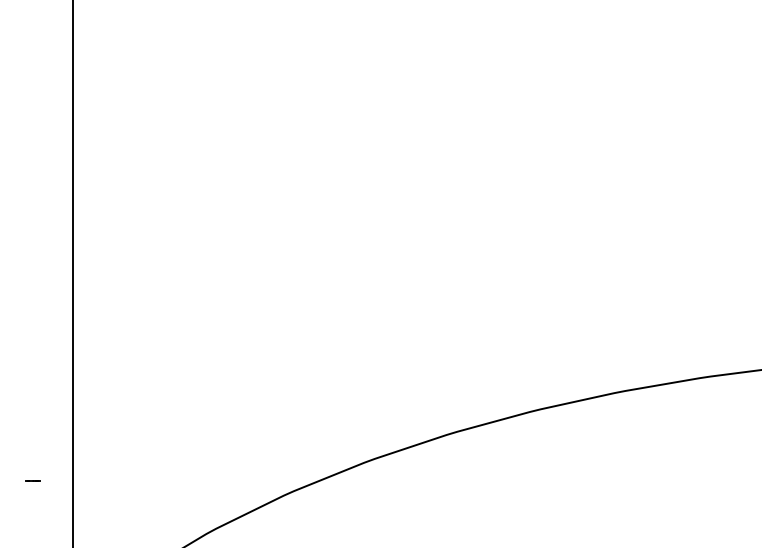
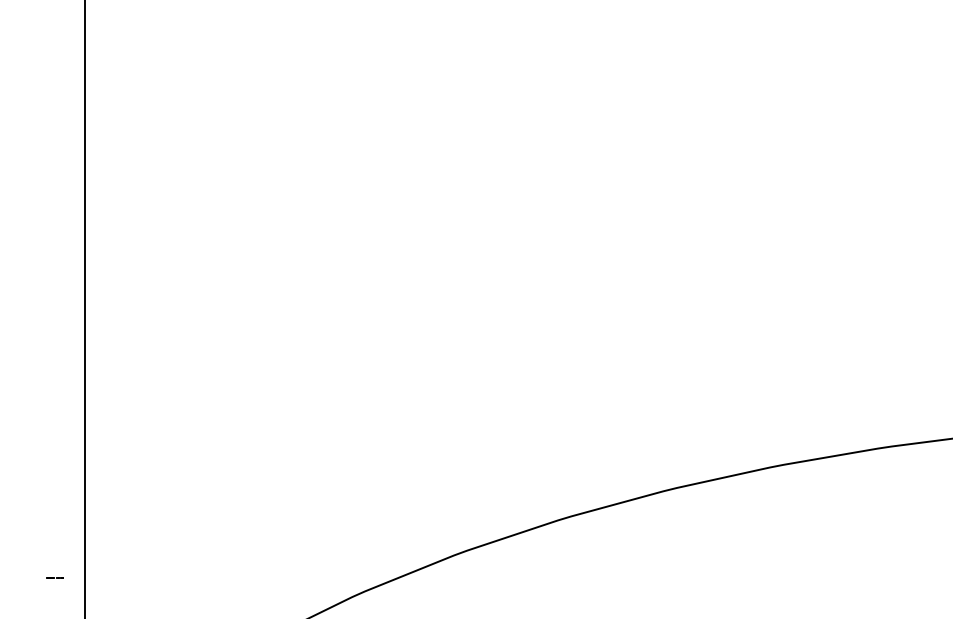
line: (32, 480) -> (55, 577), moved

